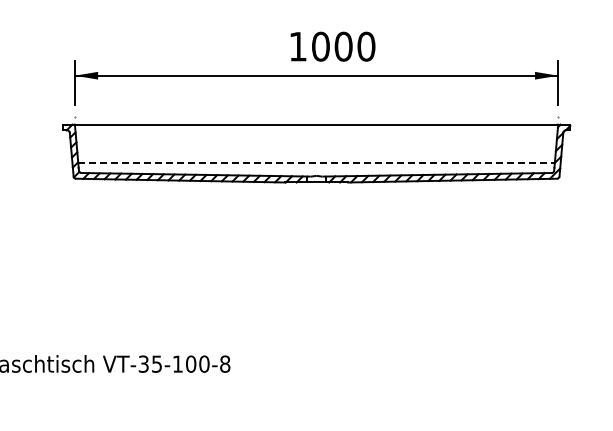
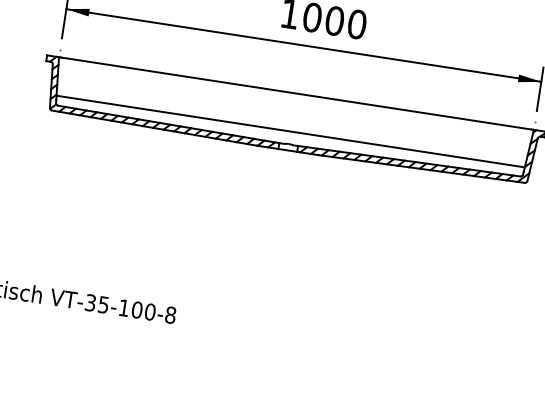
line: (317, 163) -> (291, 131), dashed -> solid

